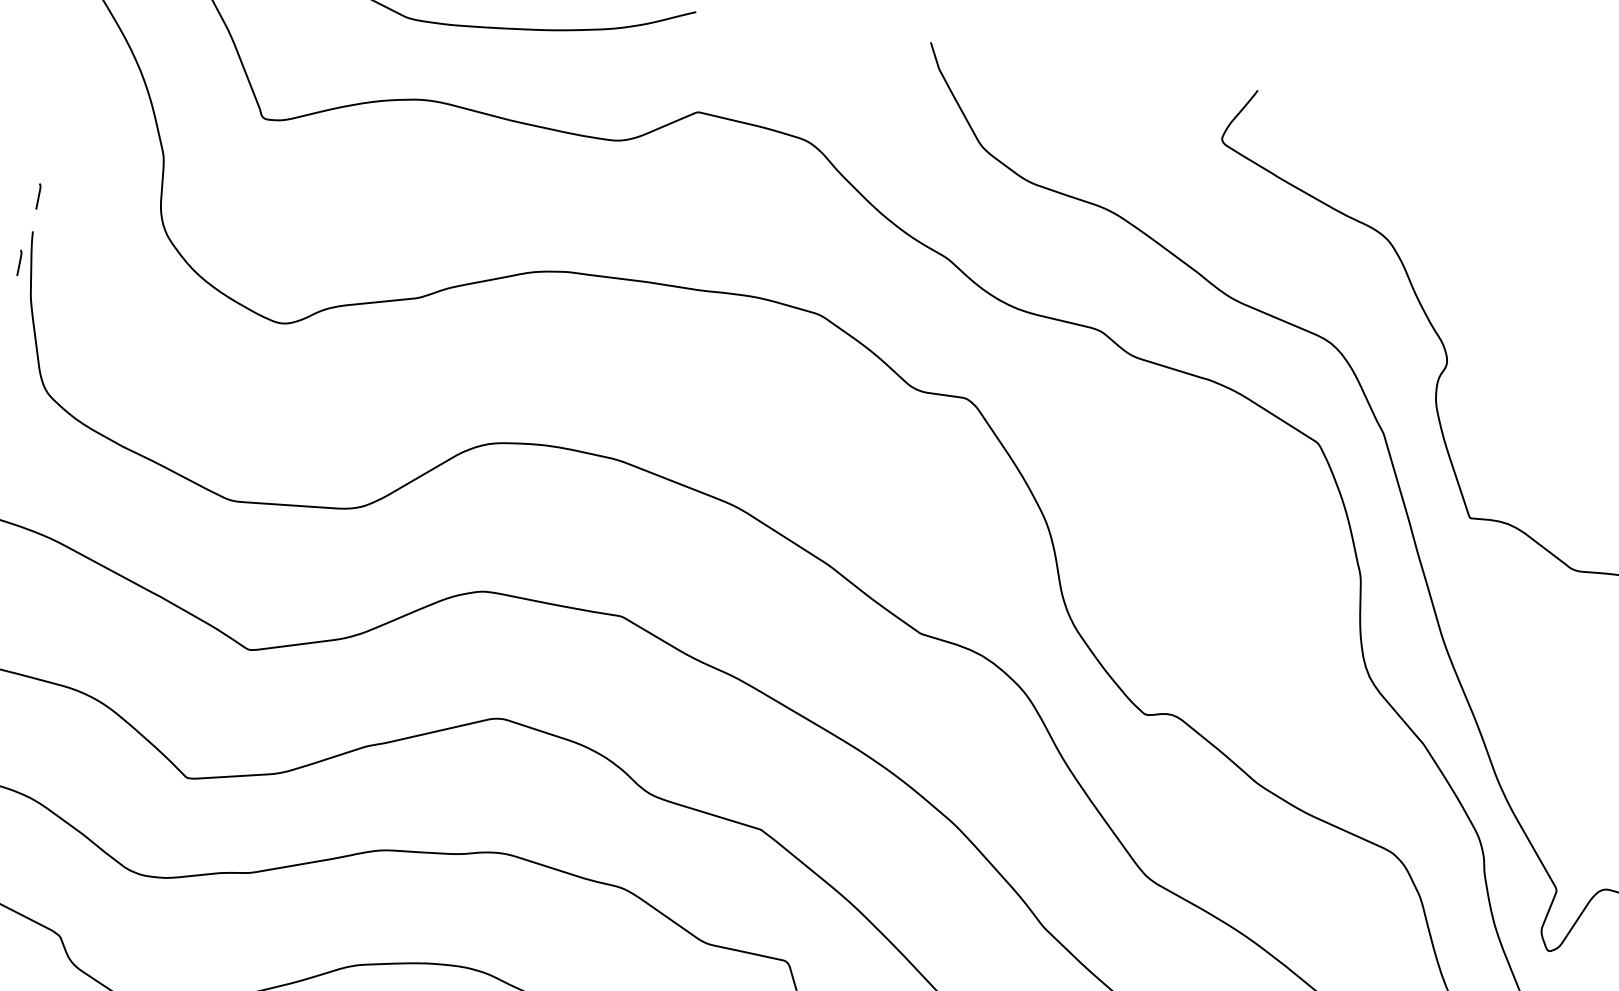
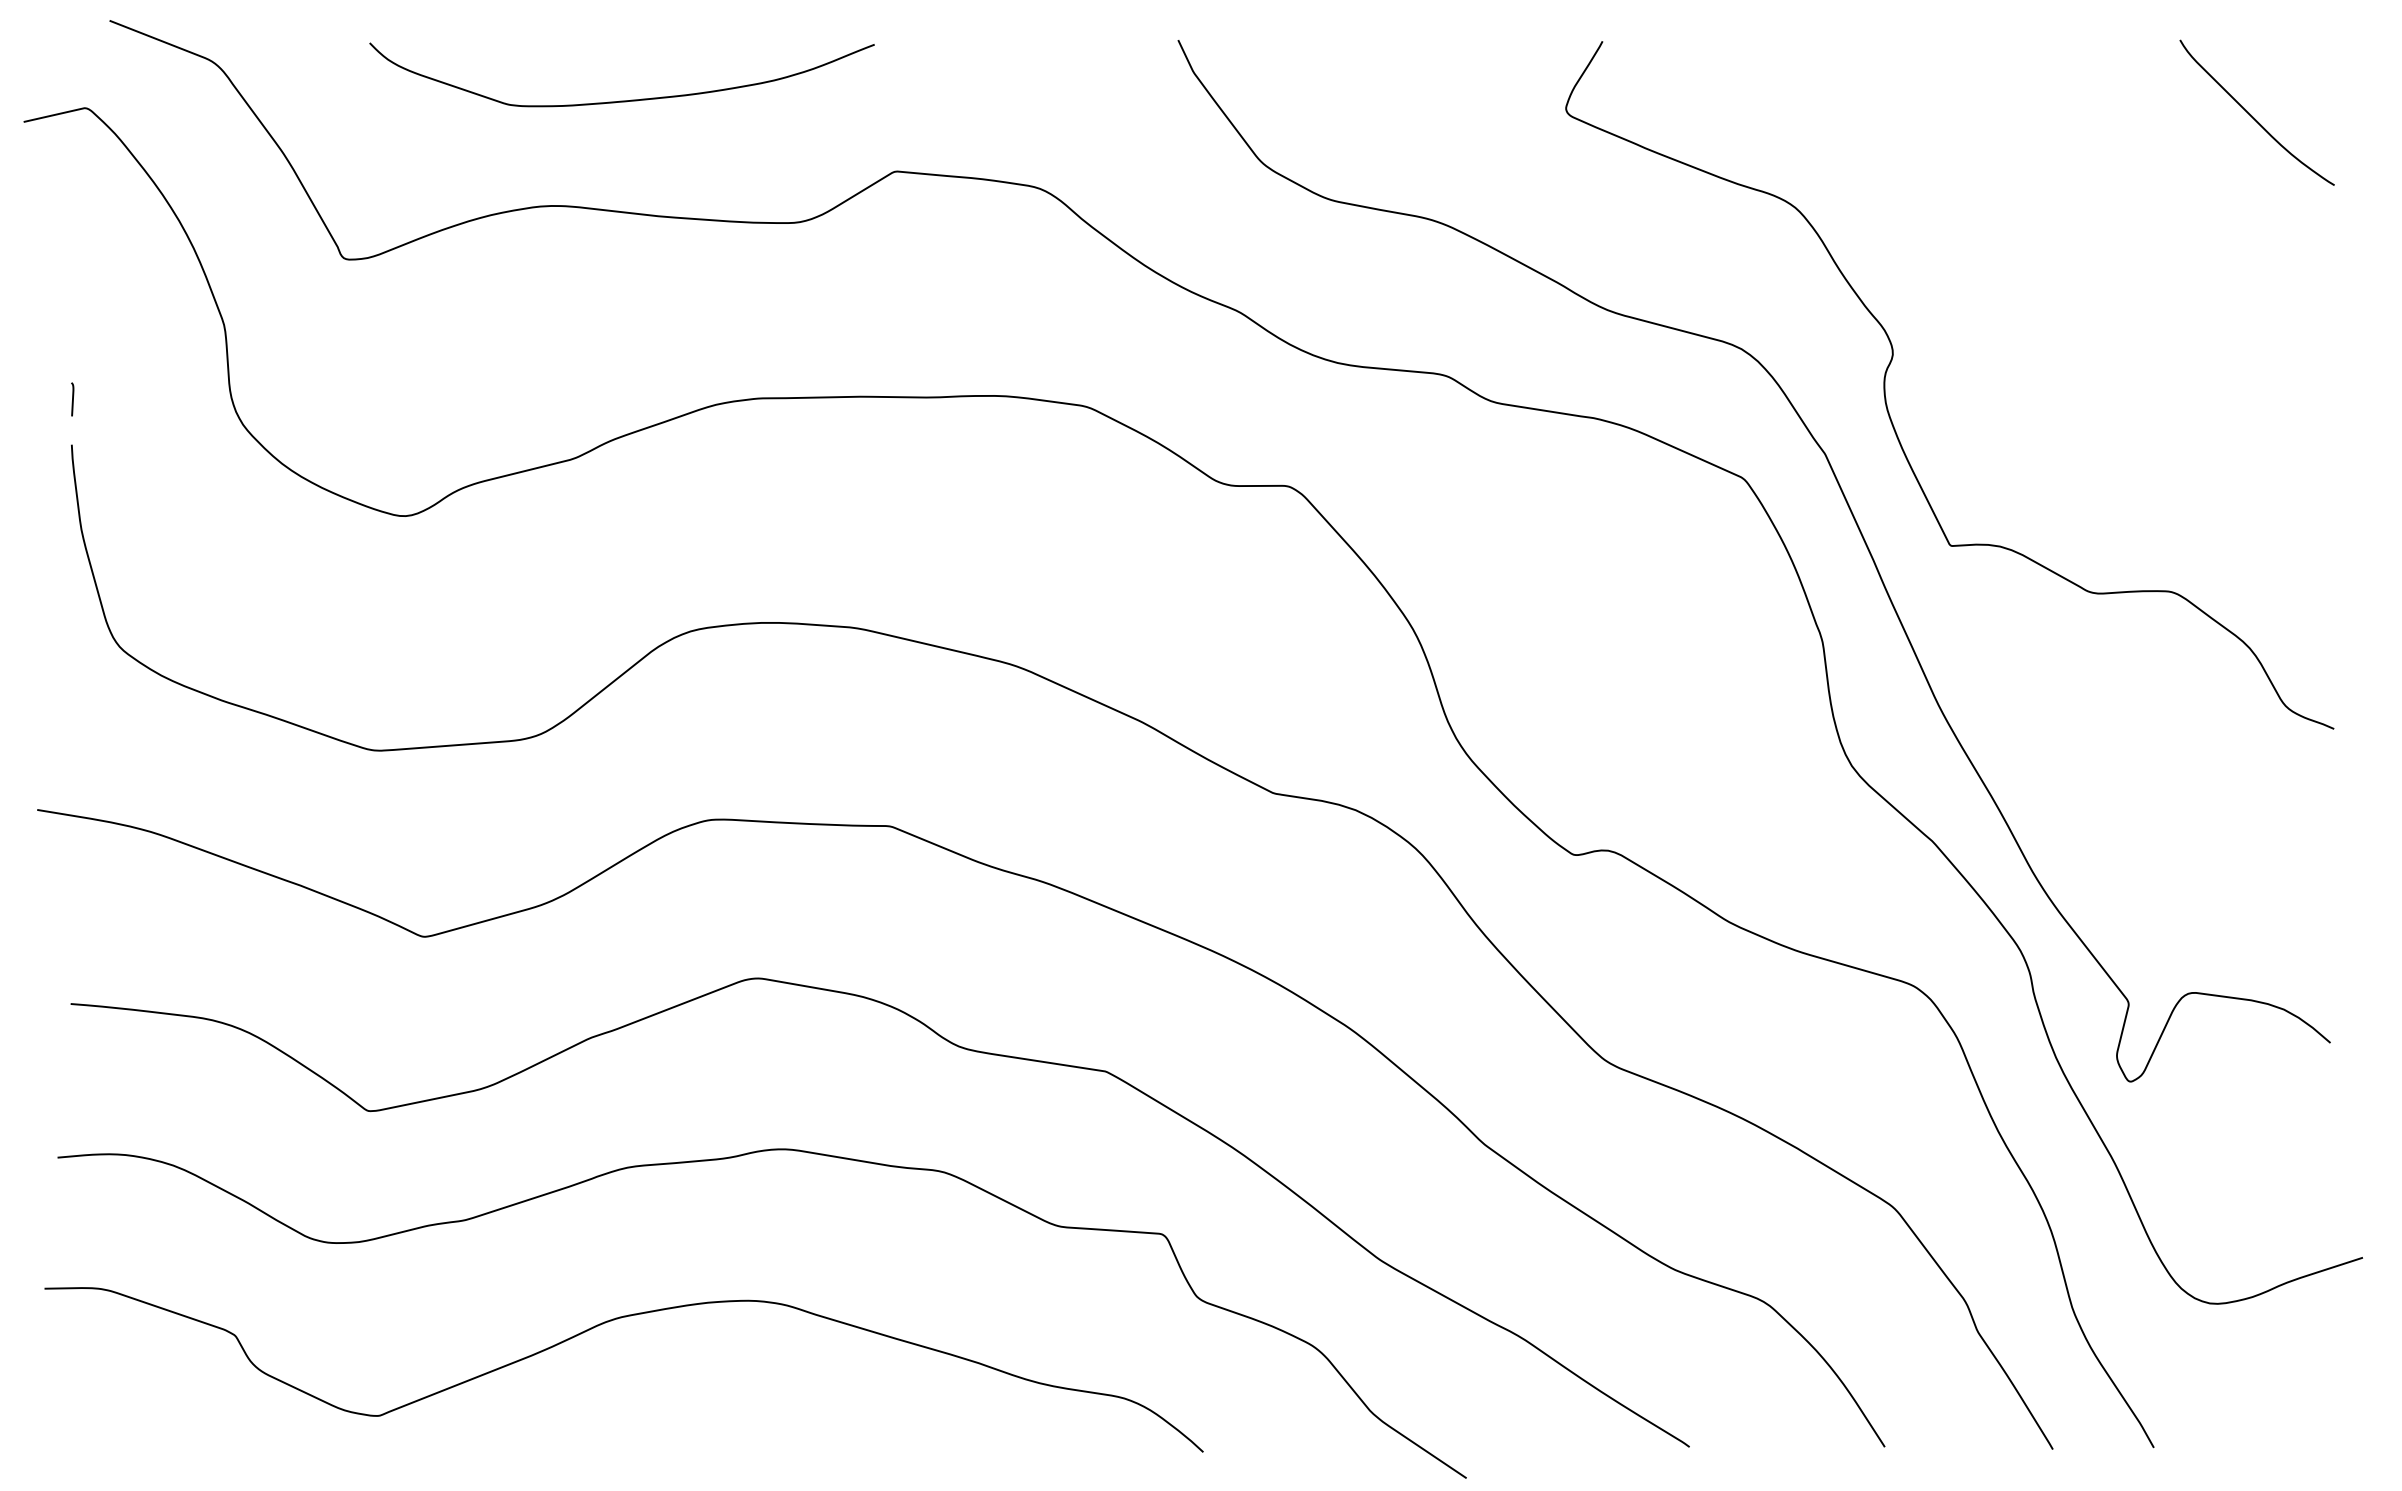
line: (19, 263) -> (60, 487), removed

